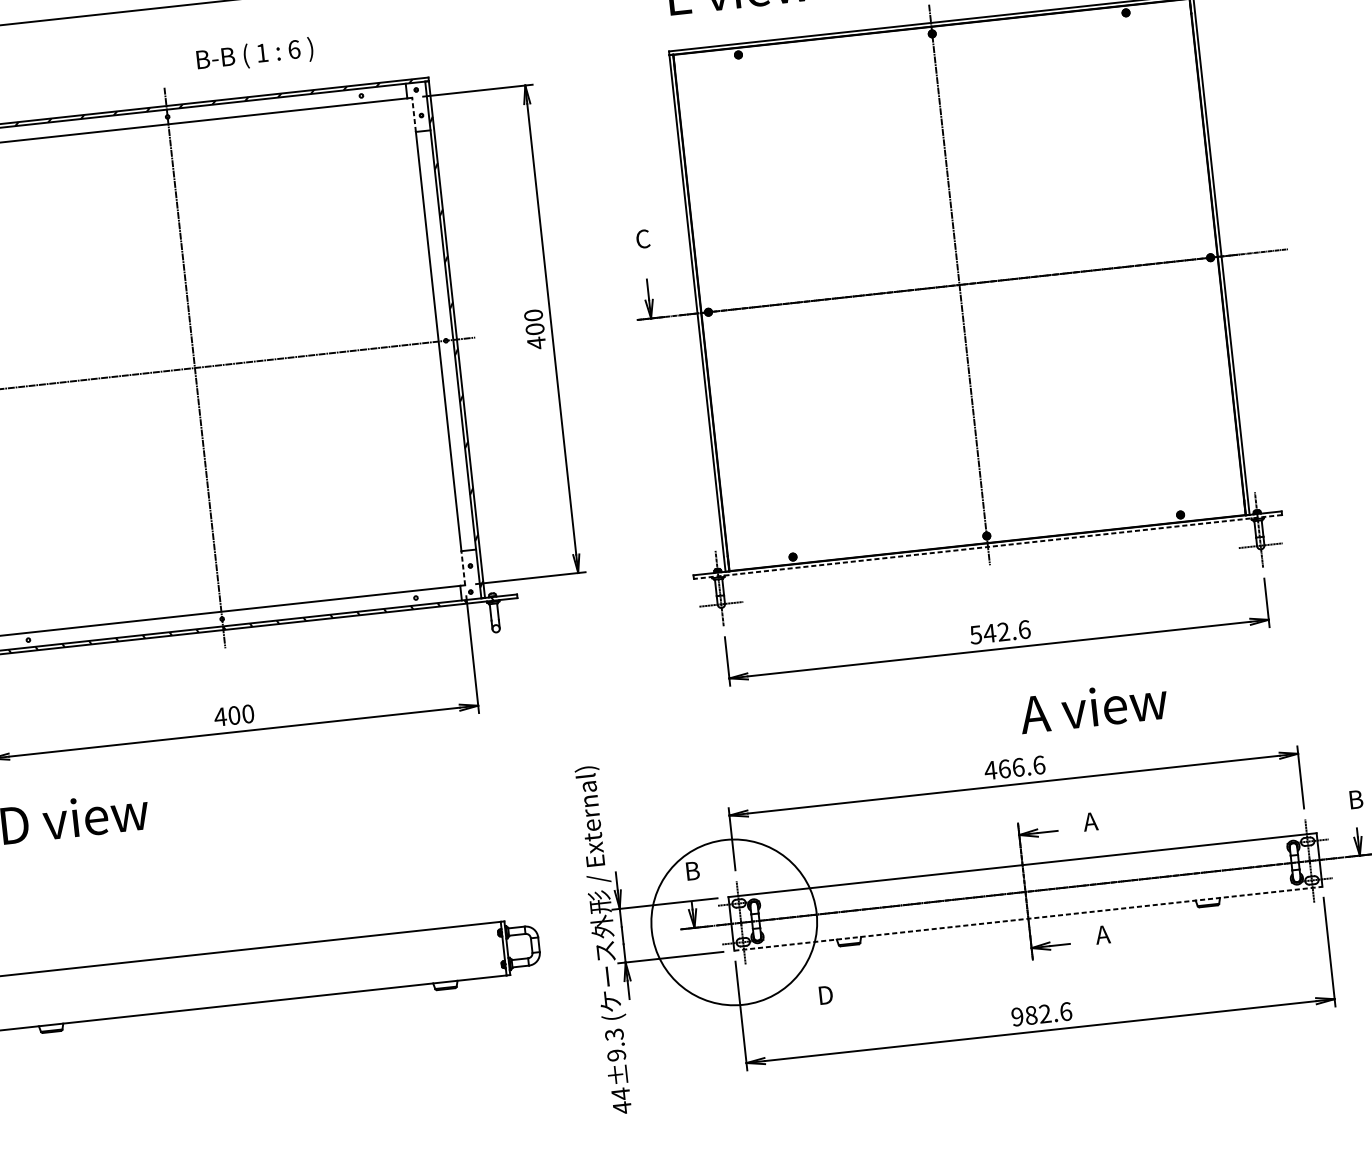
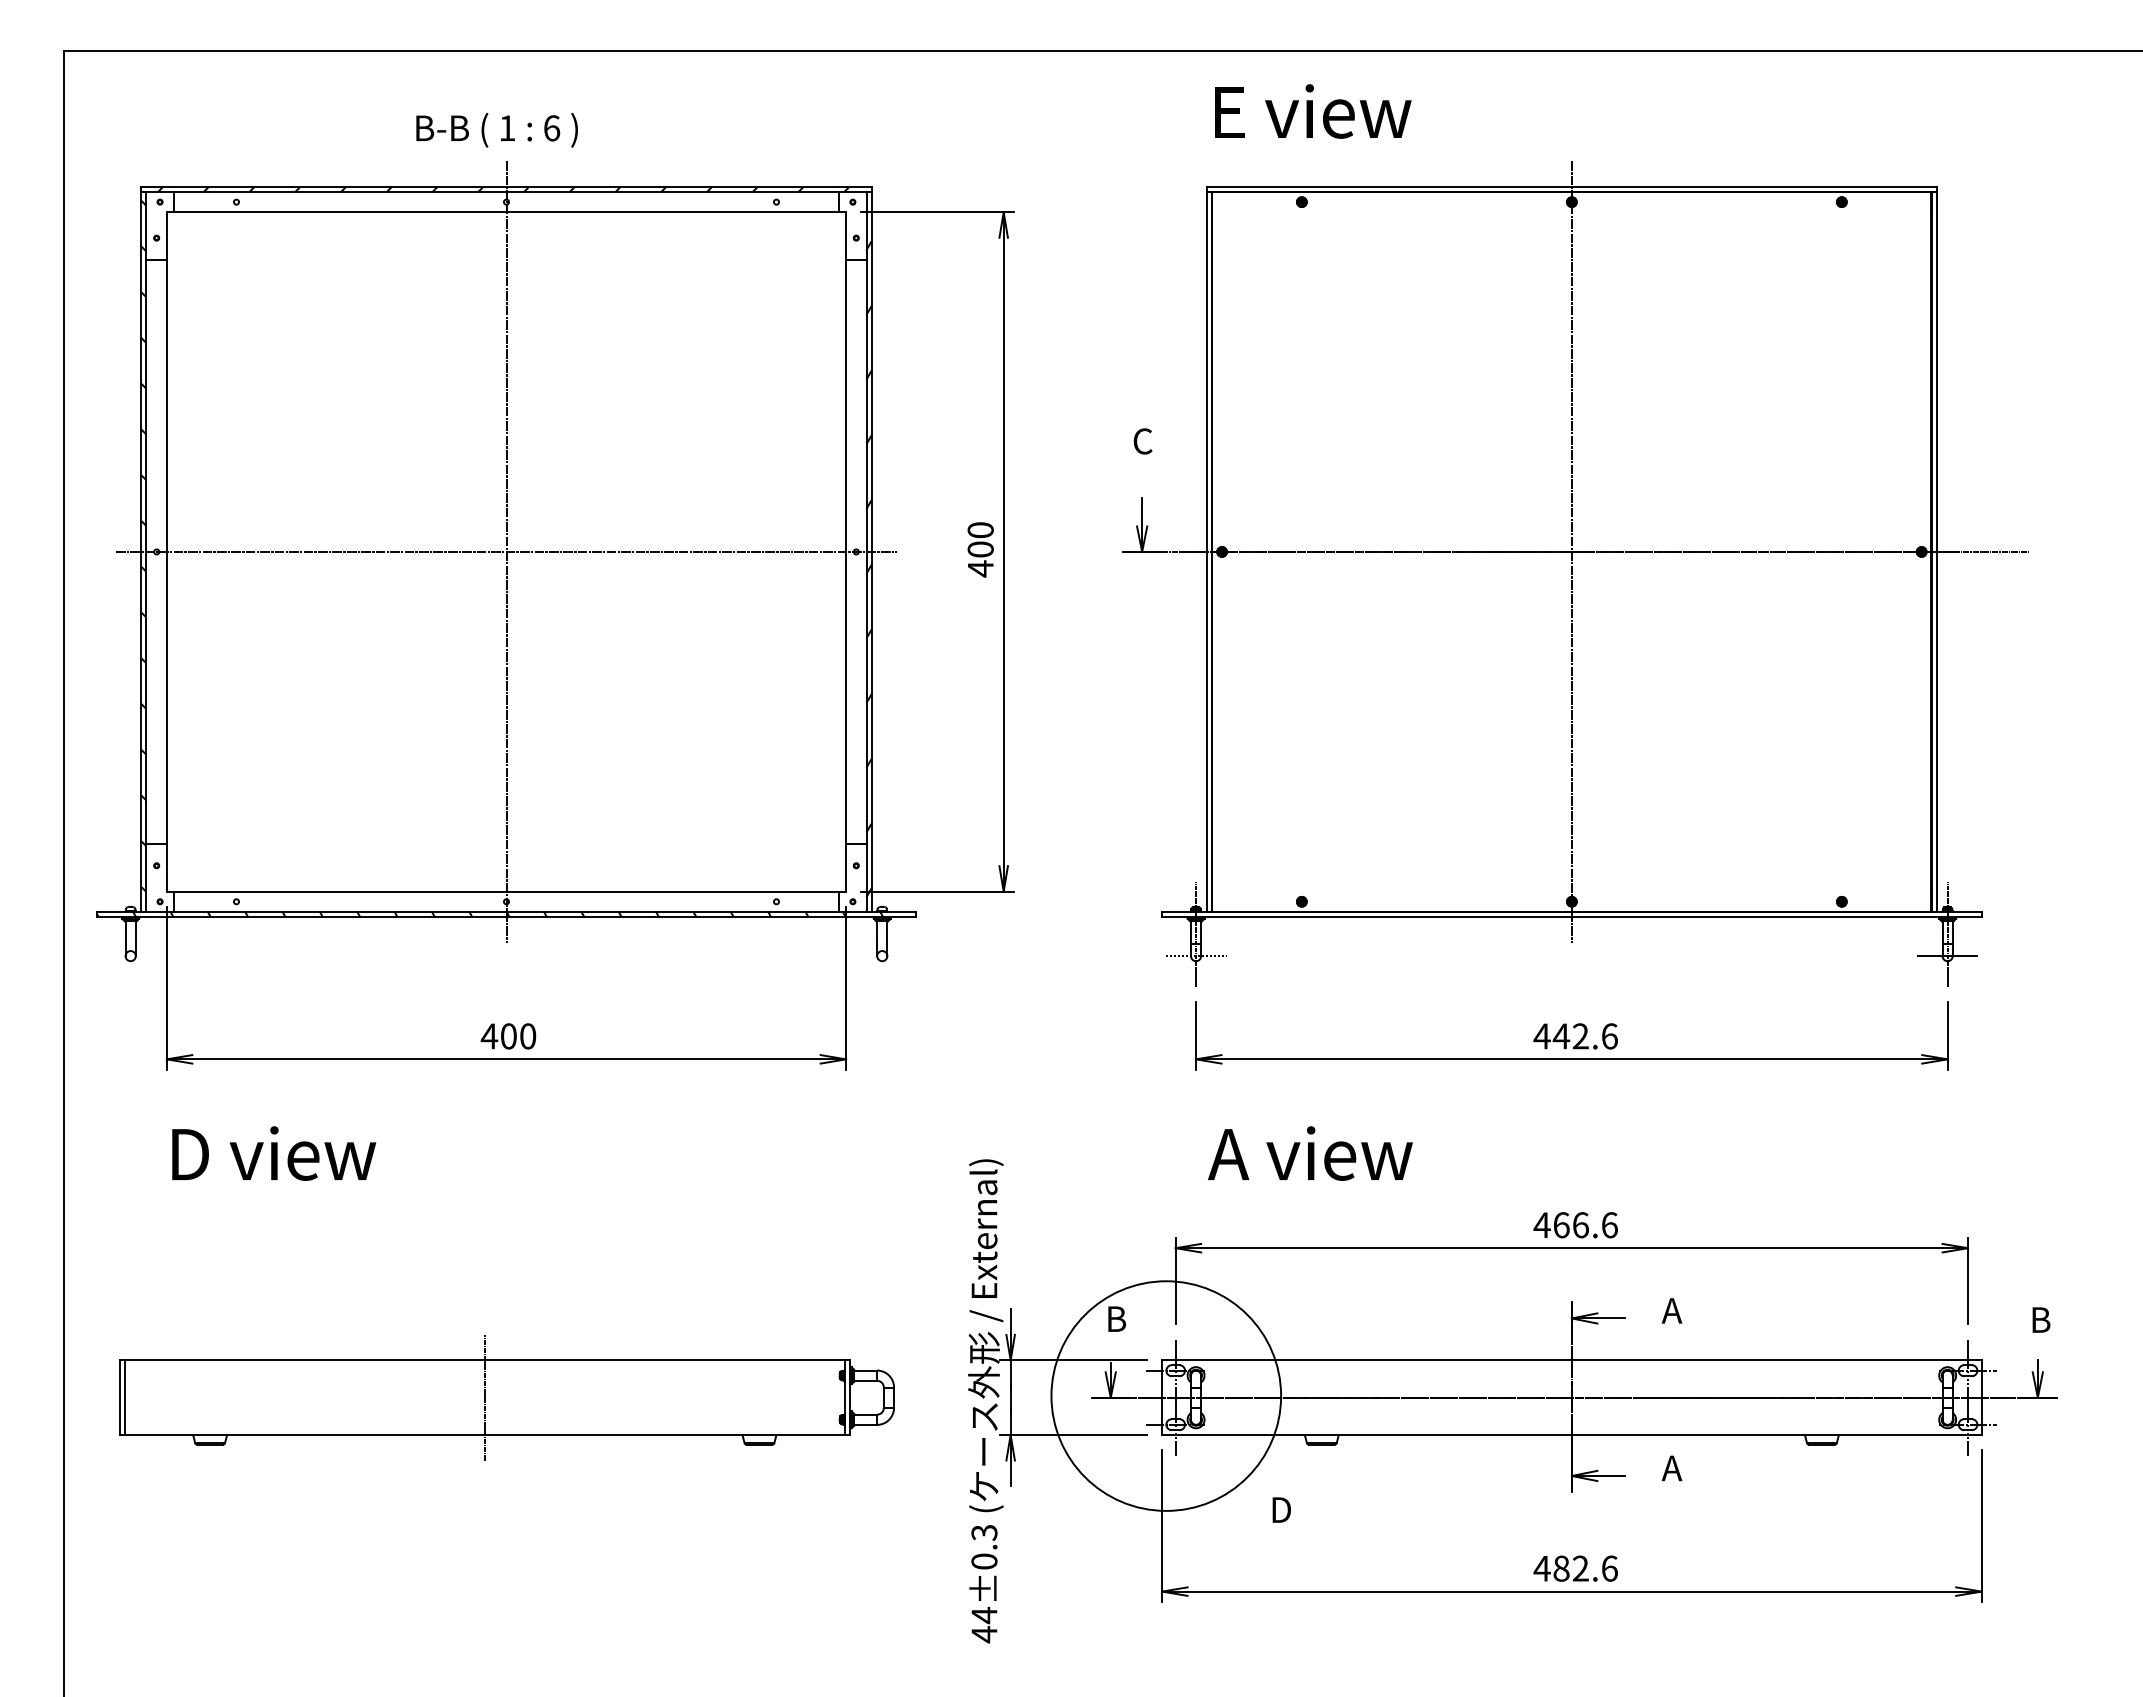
text: (254, 54) -> (496, 129), moved
line: (414, 115) -> (846, 236), dashed -> solid
line: (987, 547) -> (1571, 917), dashed -> solid
line: (463, 567) -> (846, 867), dashed -> solid
text: (975, 635) -> (1541, 1036), 542.6 -> 442.6
text: (1093, 707) -> (1310, 1153), moved
line: (1028, 919) -> (1571, 1435), dashed -> solid
line: (245, 976) -> (484, 1397), added
text: (1016, 1016) -> (1541, 1568), 982.6 -> 482.6
text: (616, 1055) -> (984, 1561), 44±9.3 -> 44±0.3

